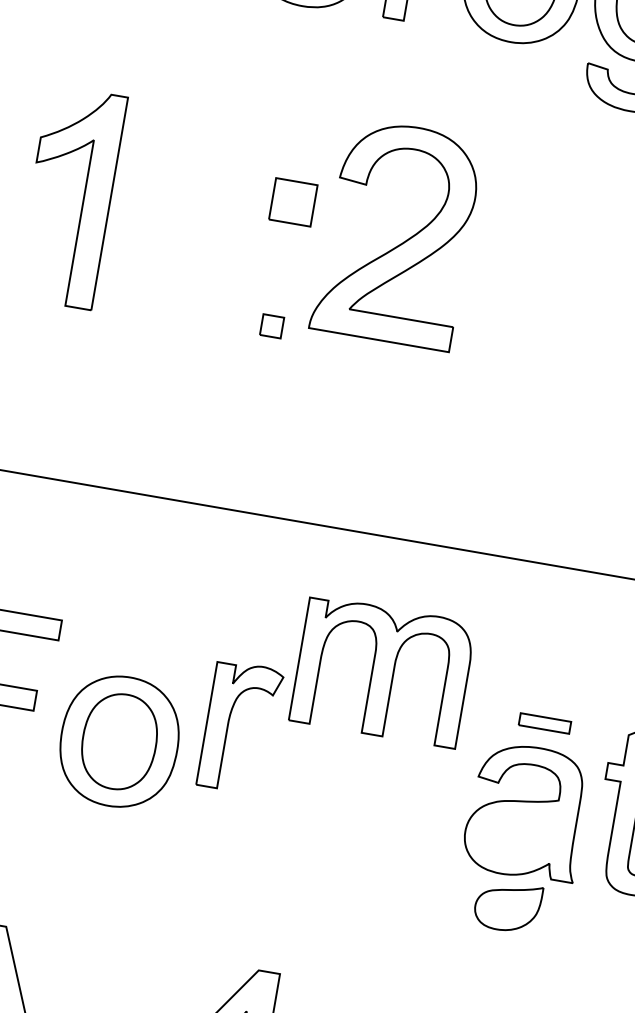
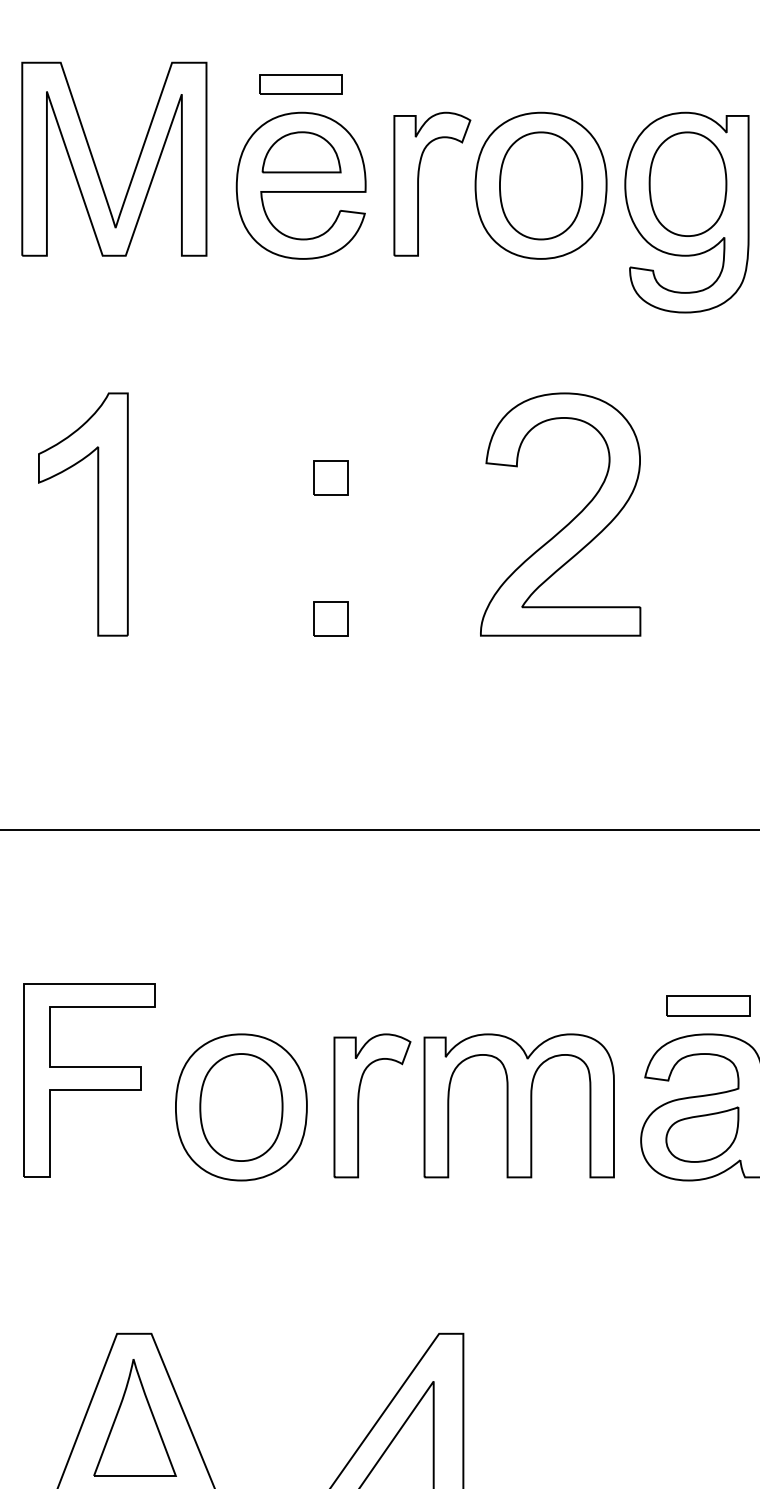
part: (293, 202) -> (330, 477), size x0.71
part: (403, 241) -> (568, 522), moved
part: (271, 325) -> (330, 618), size x1.43
part: (382, 671) -> (518, 1105), moved
part: (545, 723) -> (708, 1005), size x1.43
part: (229, 725) -> (359, 1105), moved
part: (507, 906) -> (702, 1134), moved

